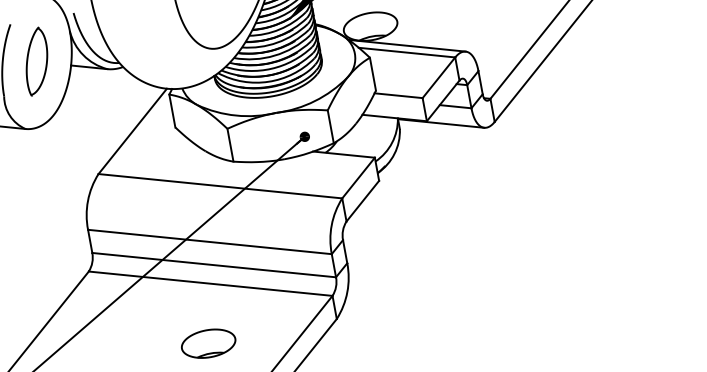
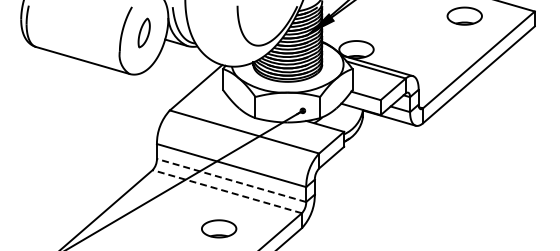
part: (37, 60) -> (144, 32), size x0.7
line: (214, 265) -> (231, 180), solid -> dashed
line: (210, 283) -> (227, 191), solid -> dashed

